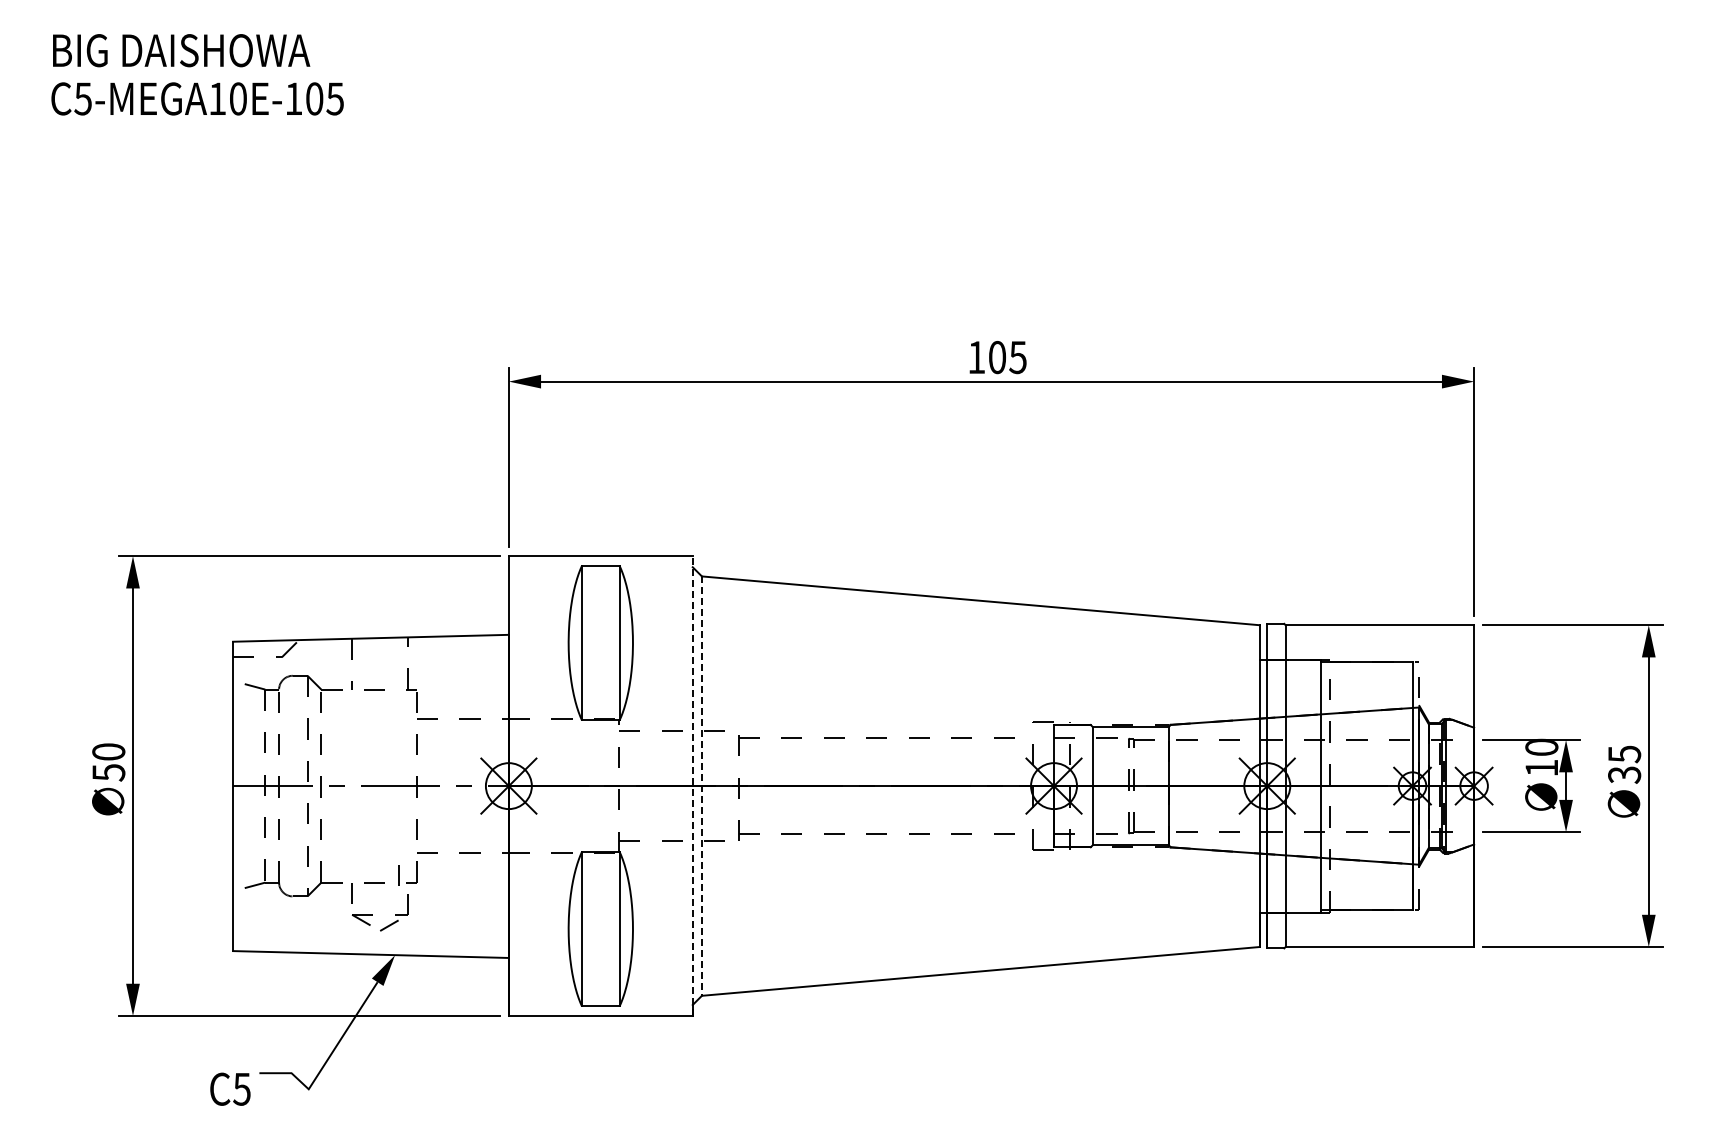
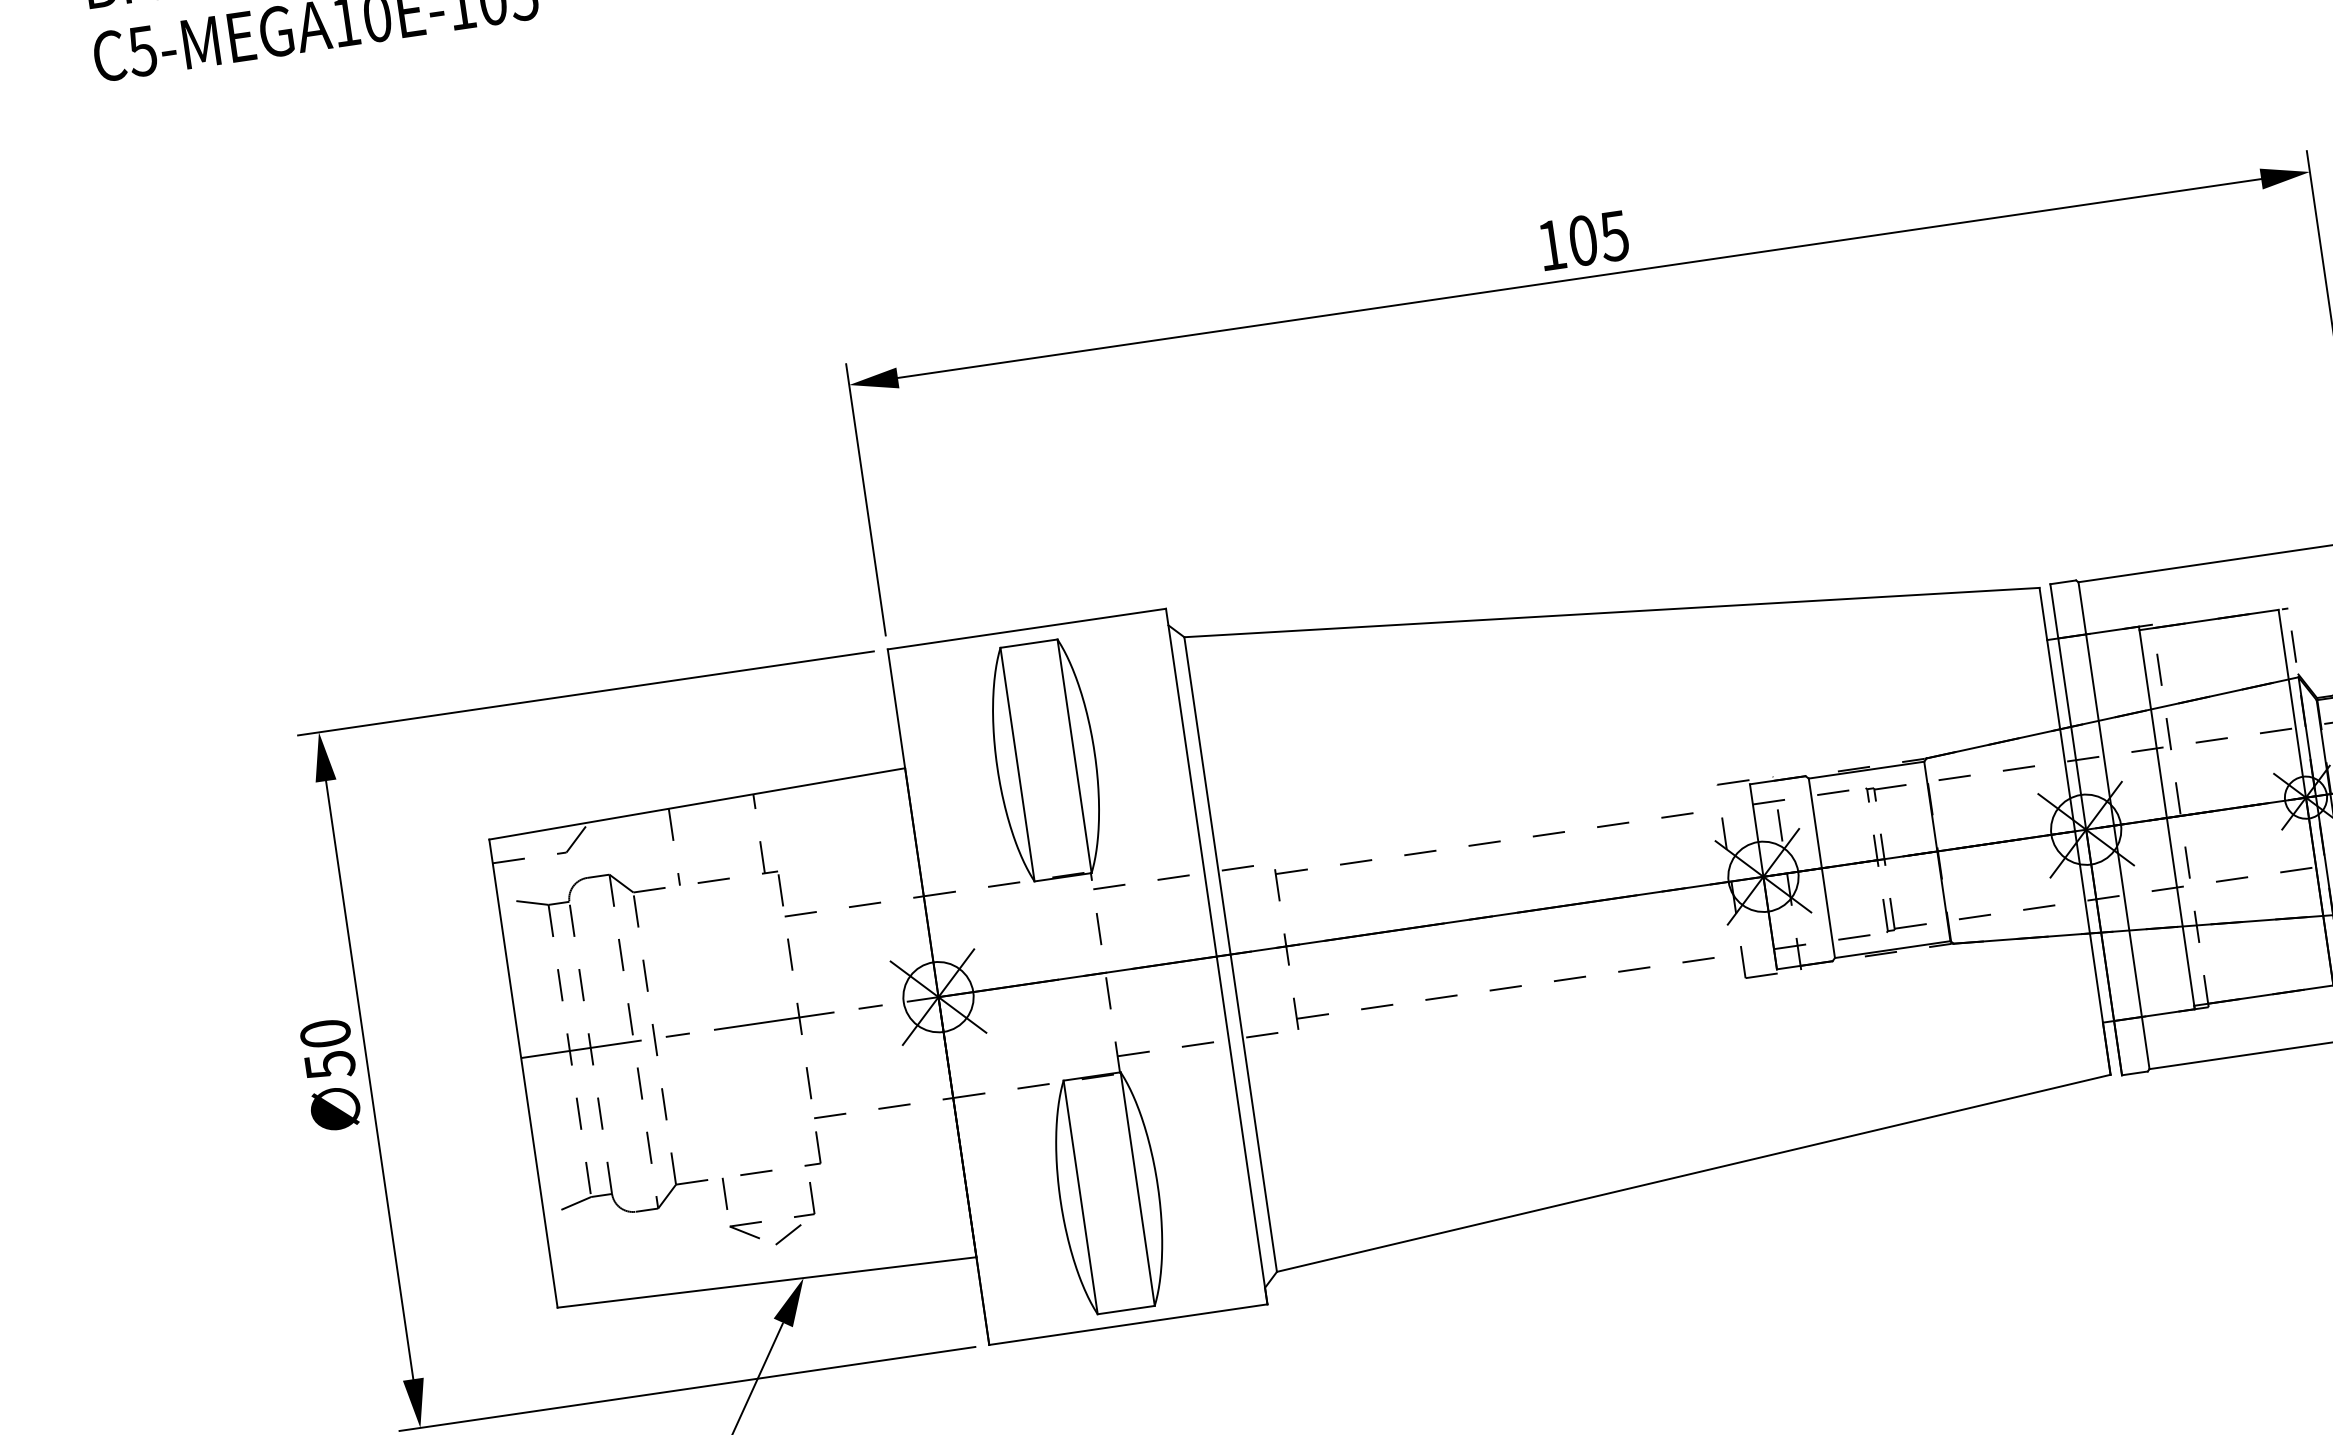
line: (692, 786) -> (1216, 957), dashed -> solid
line: (701, 786) -> (1230, 955), dashed -> solid
line: (398, 875) -> (791, 1156), removed

